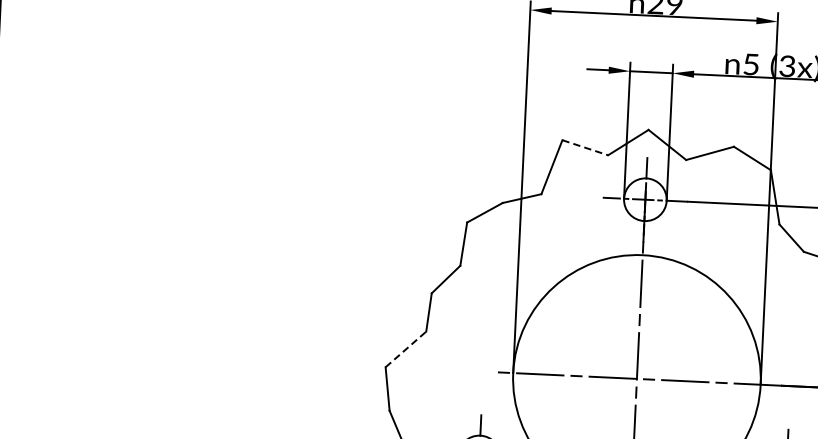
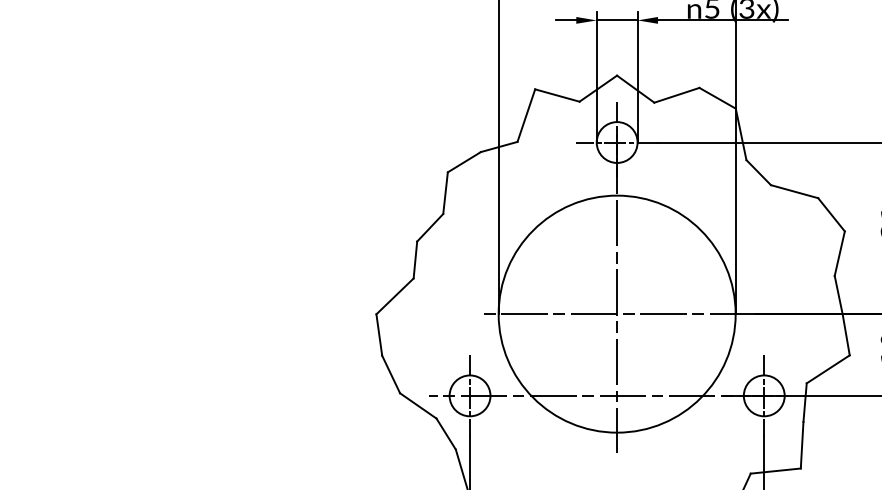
line: (585, 147) -> (557, 95), dashed -> solid
line: (406, 349) -> (395, 296), dashed -> solid

